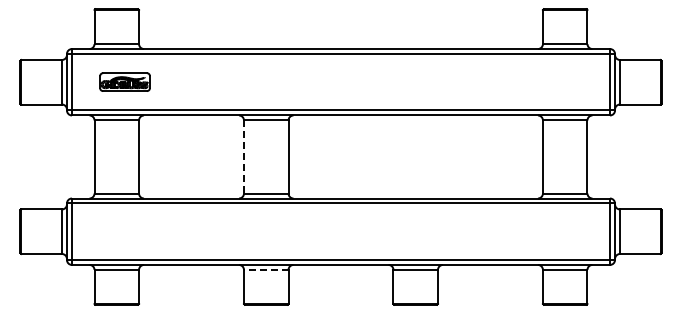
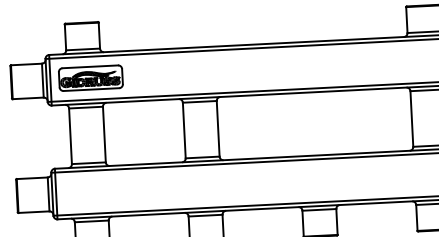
part: (124, 81) -> (90, 77), size x1.67
line: (244, 157) -> (184, 130), dashed -> solid
line: (265, 269) -> (205, 215), dashed -> solid

